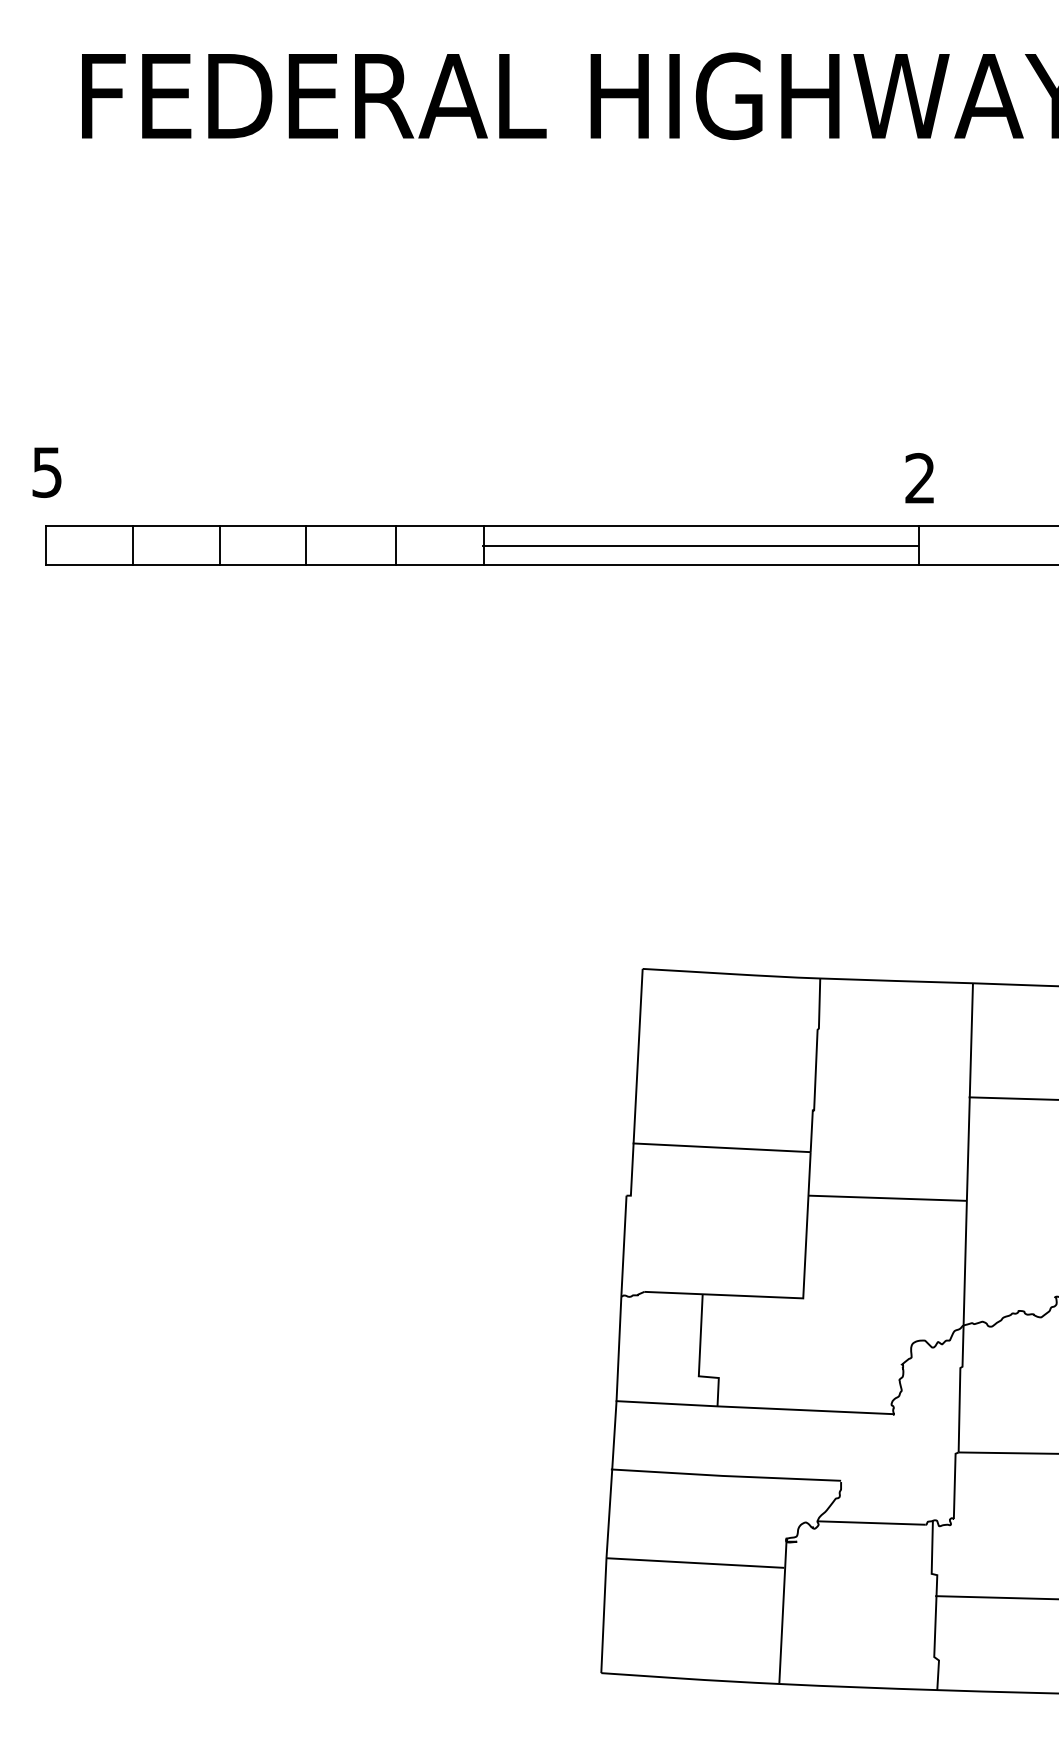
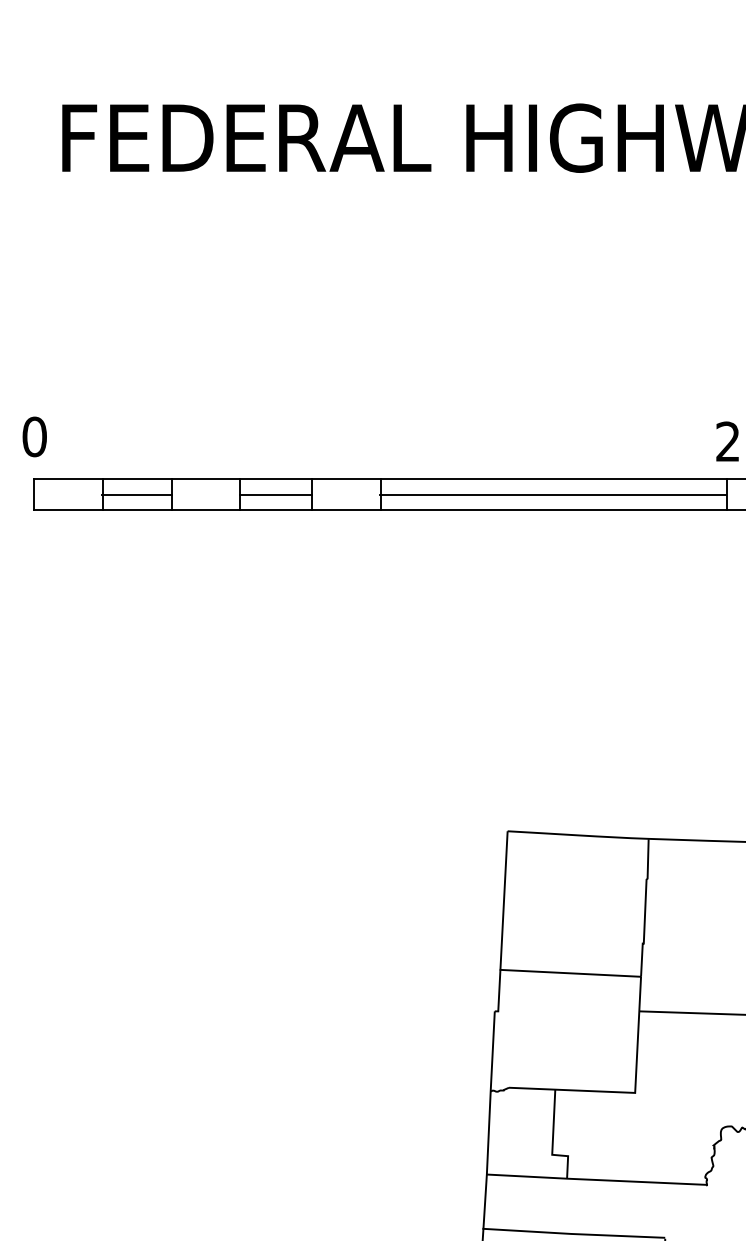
text: (47, 472) -> (34, 437), 5 -> 0
line: (176, 545) -> (137, 494), added
line: (350, 545) -> (275, 494), added

